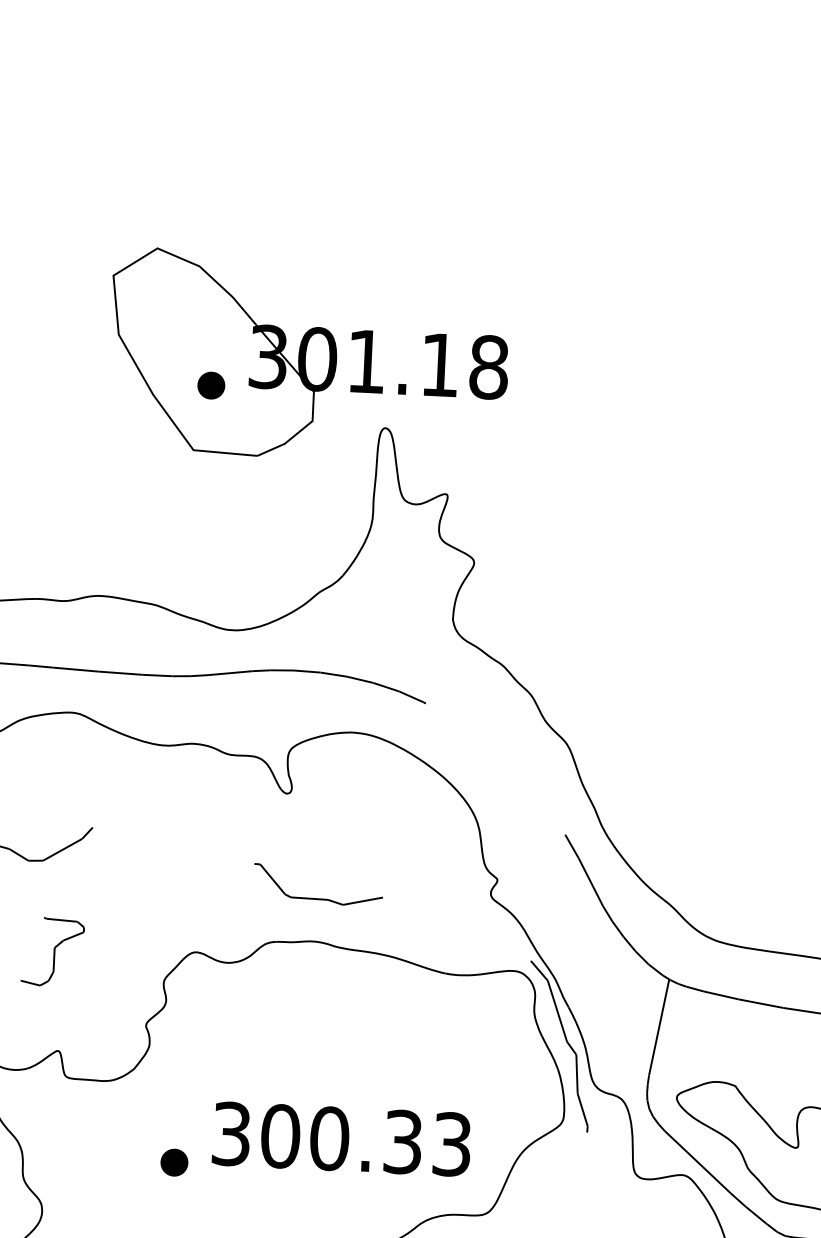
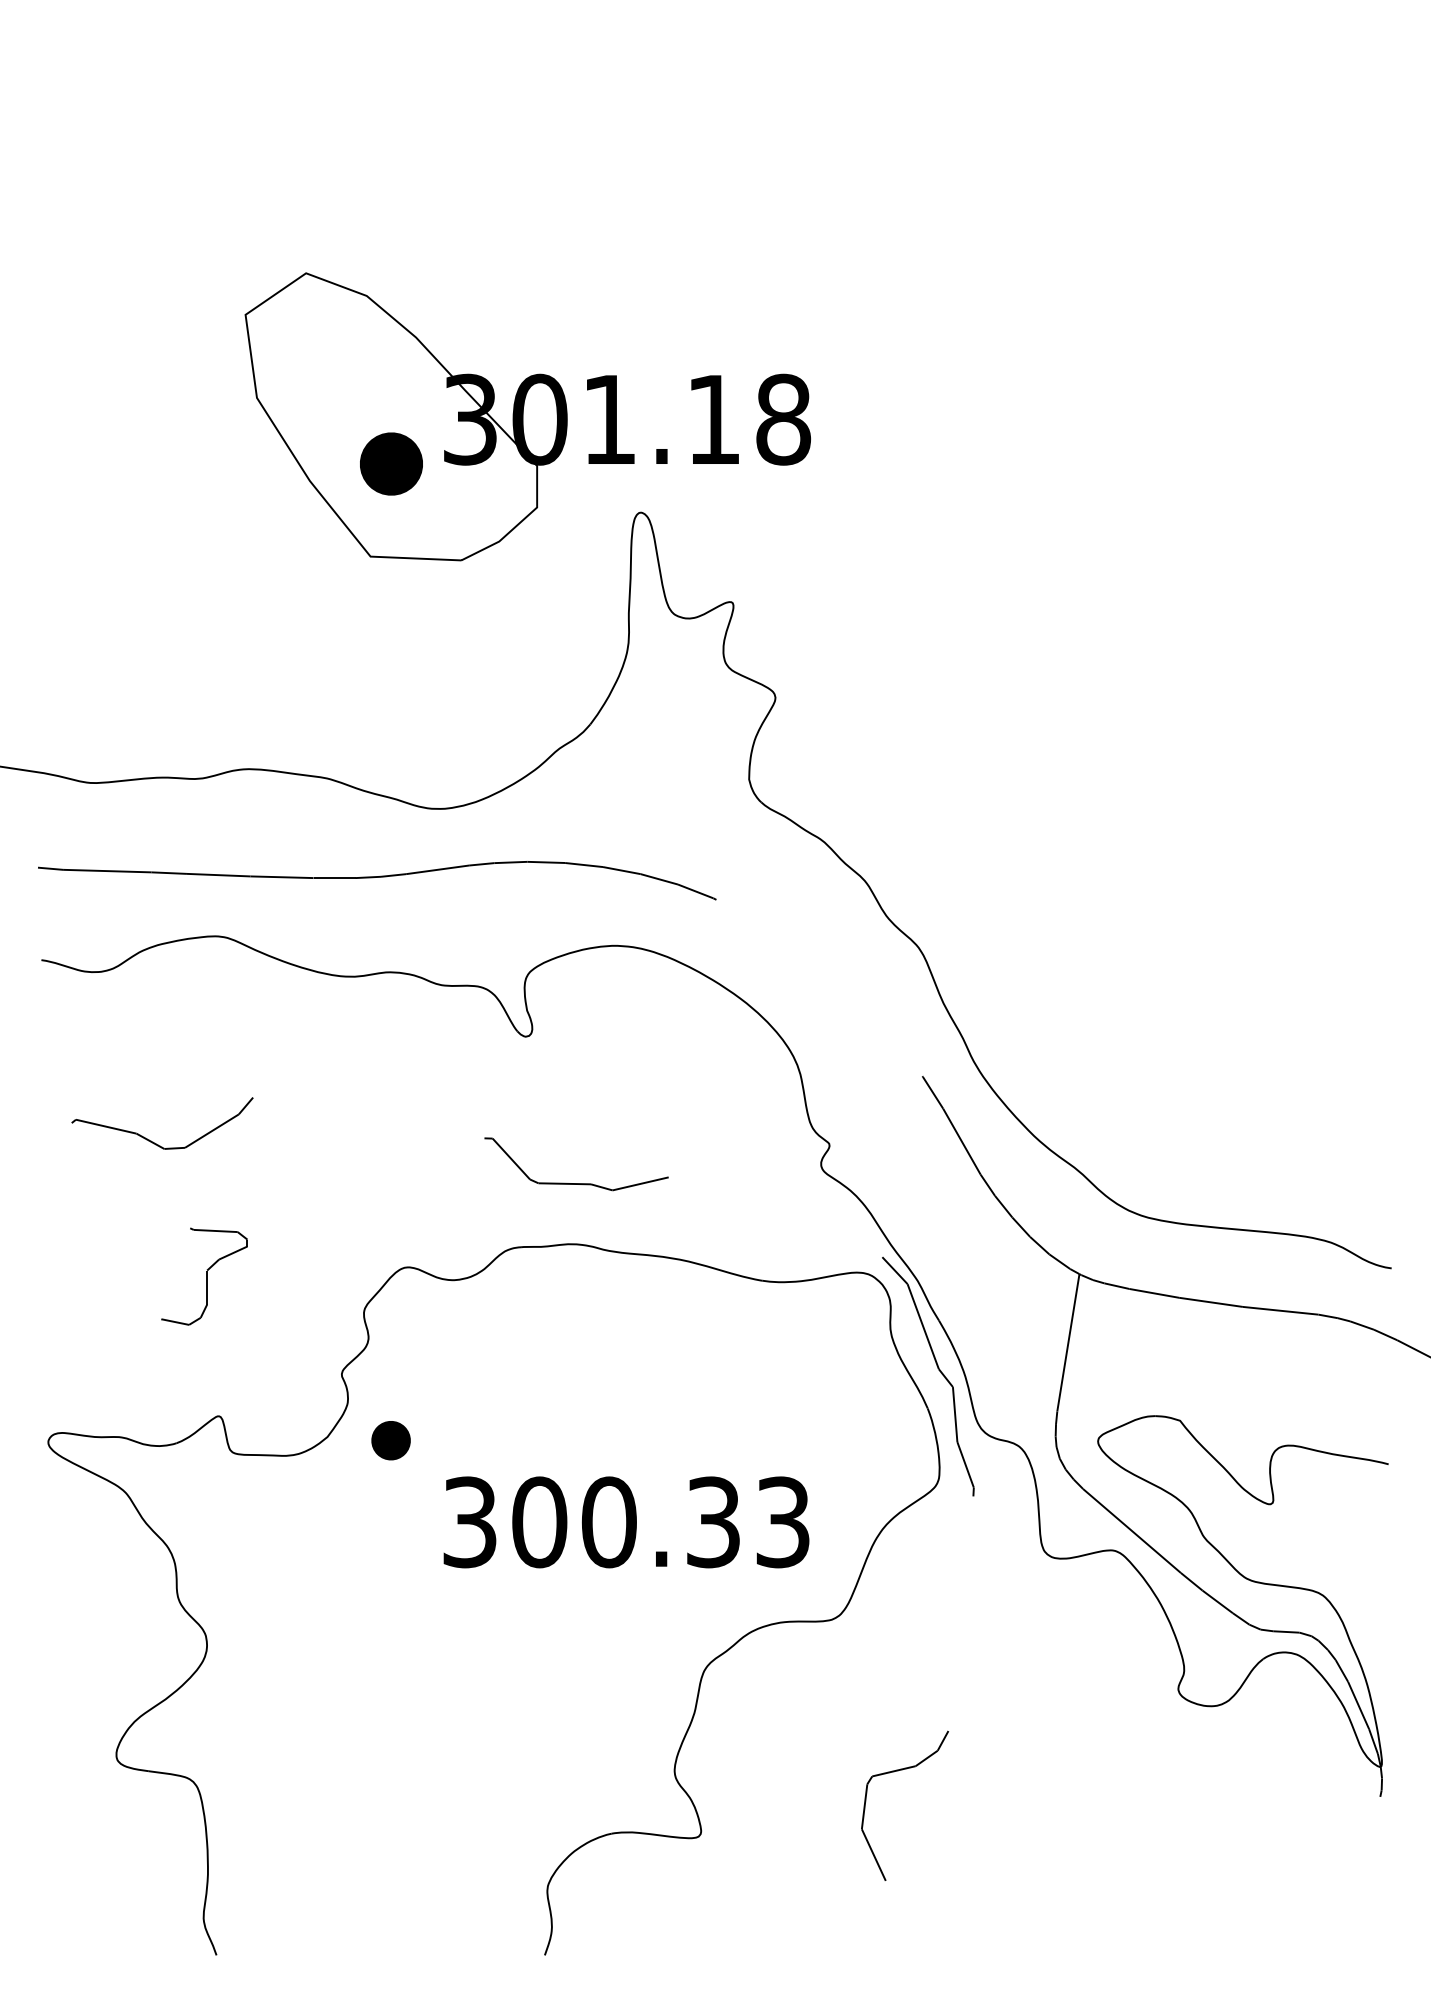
part: (211, 385) -> (391, 463), size x1.6
part: (174, 1162) -> (390, 1440), moved

